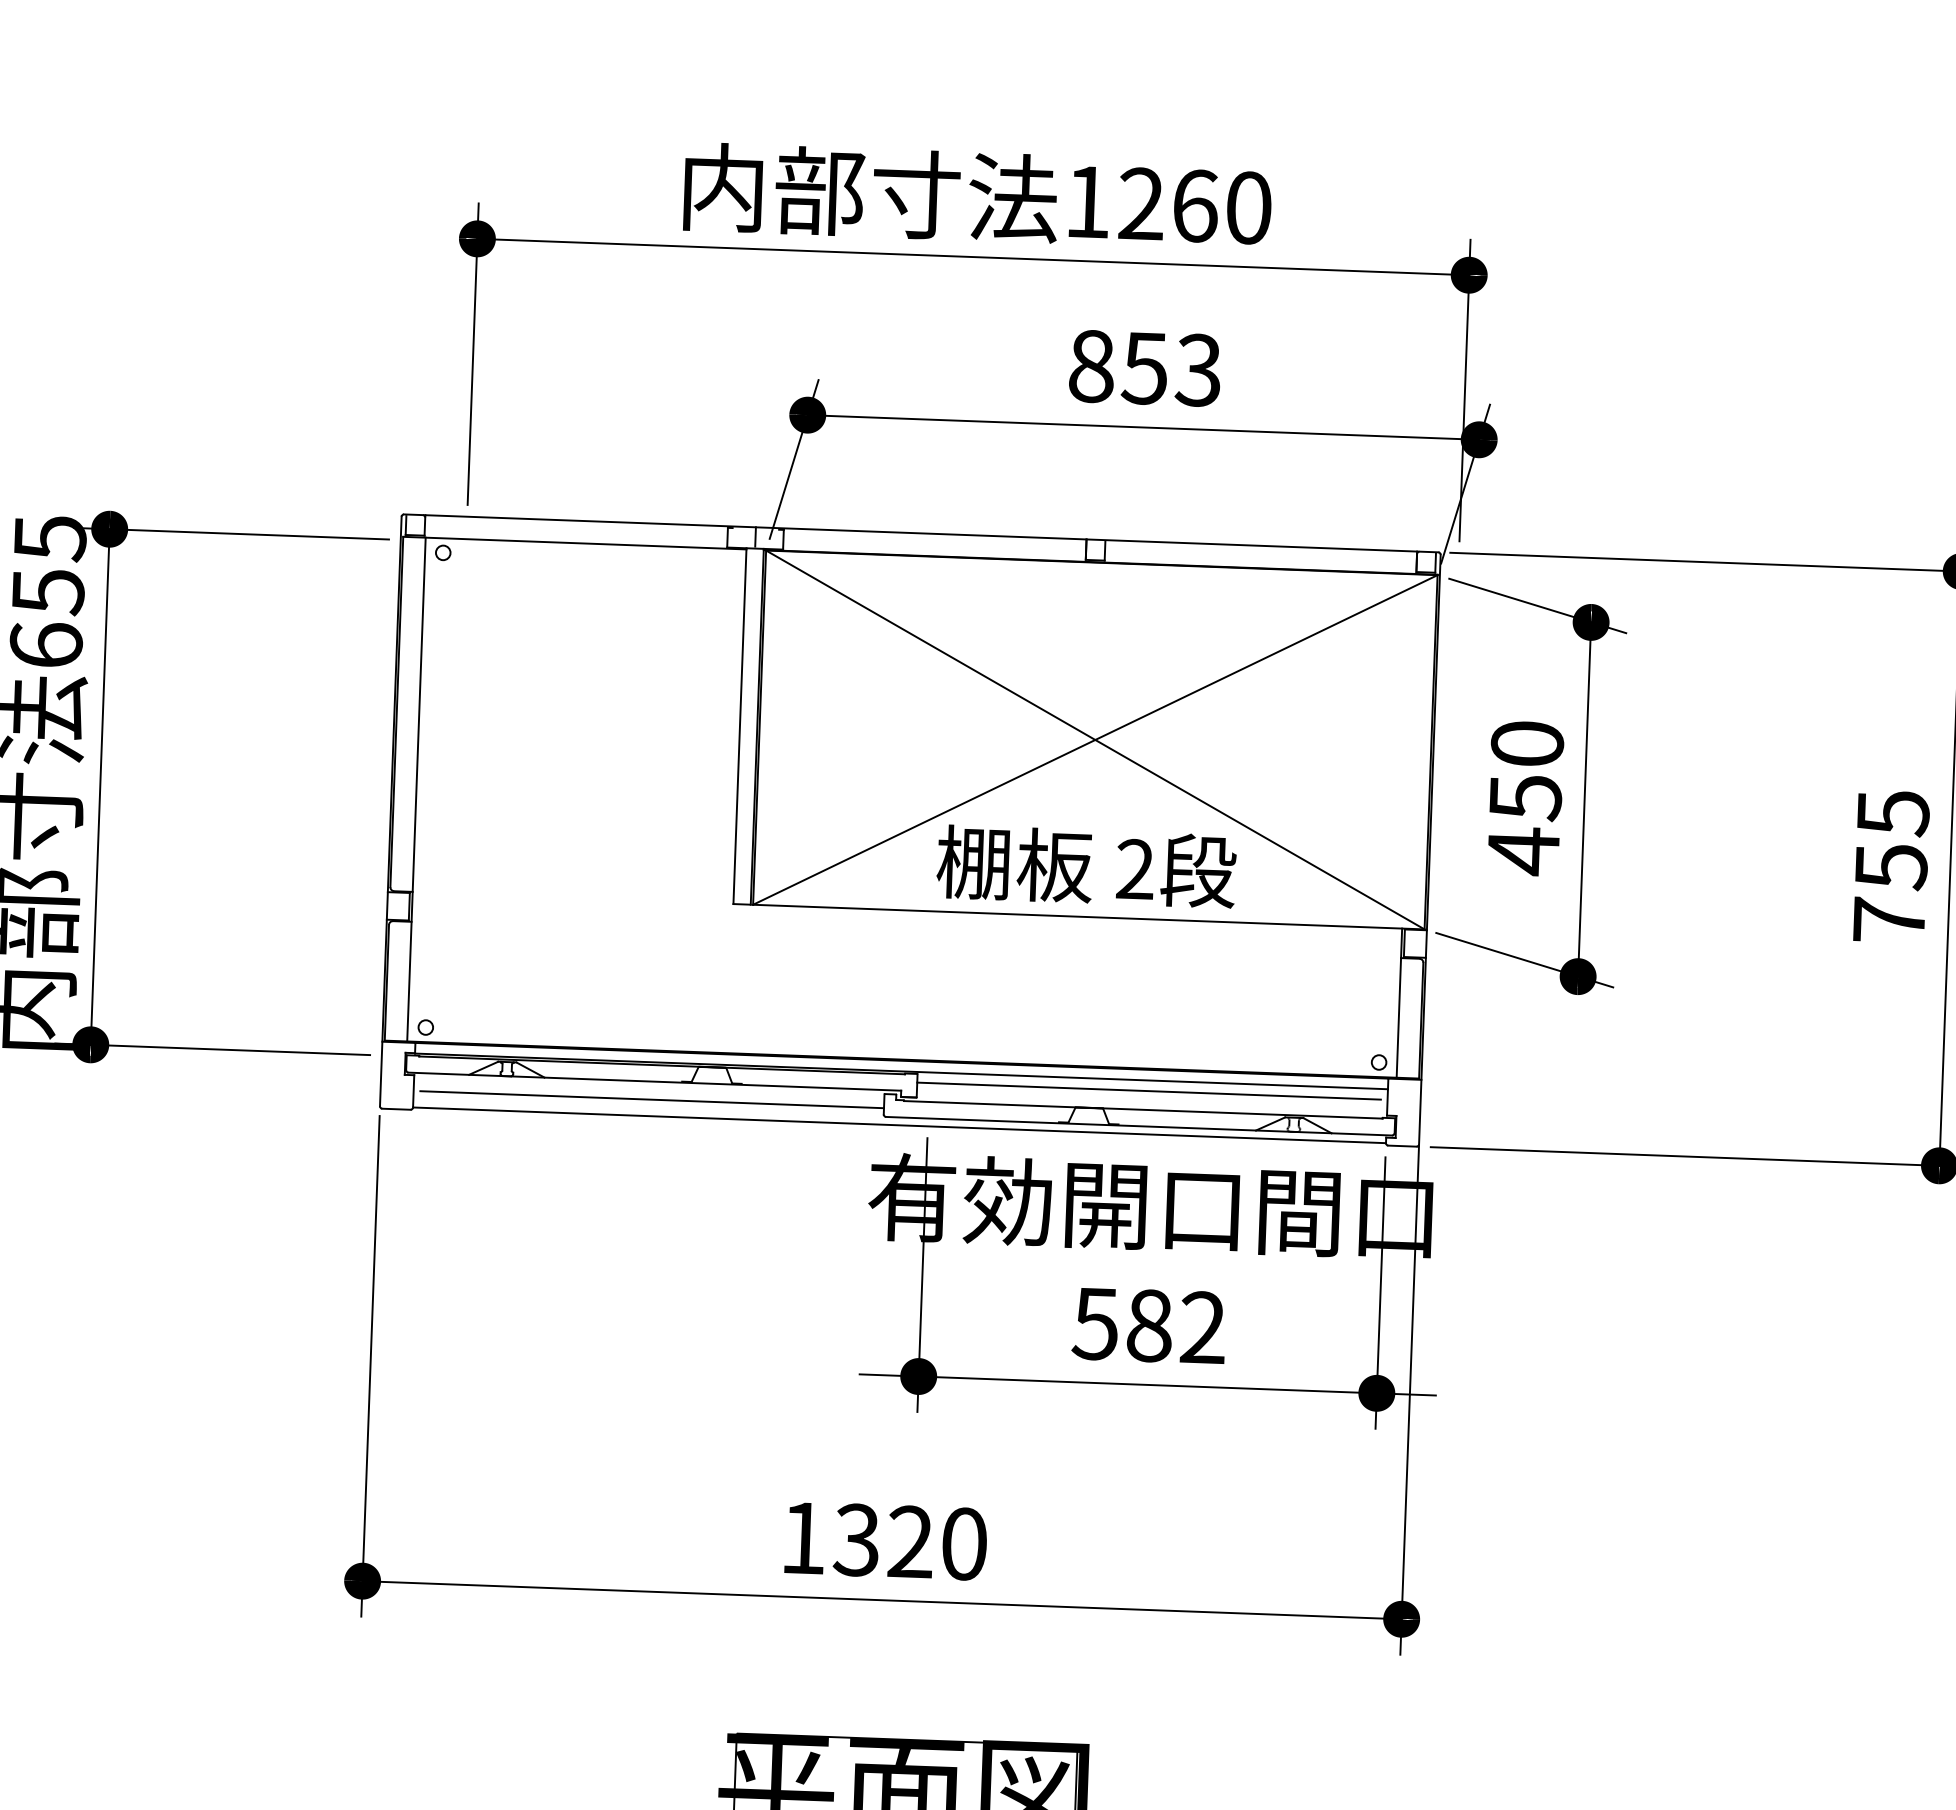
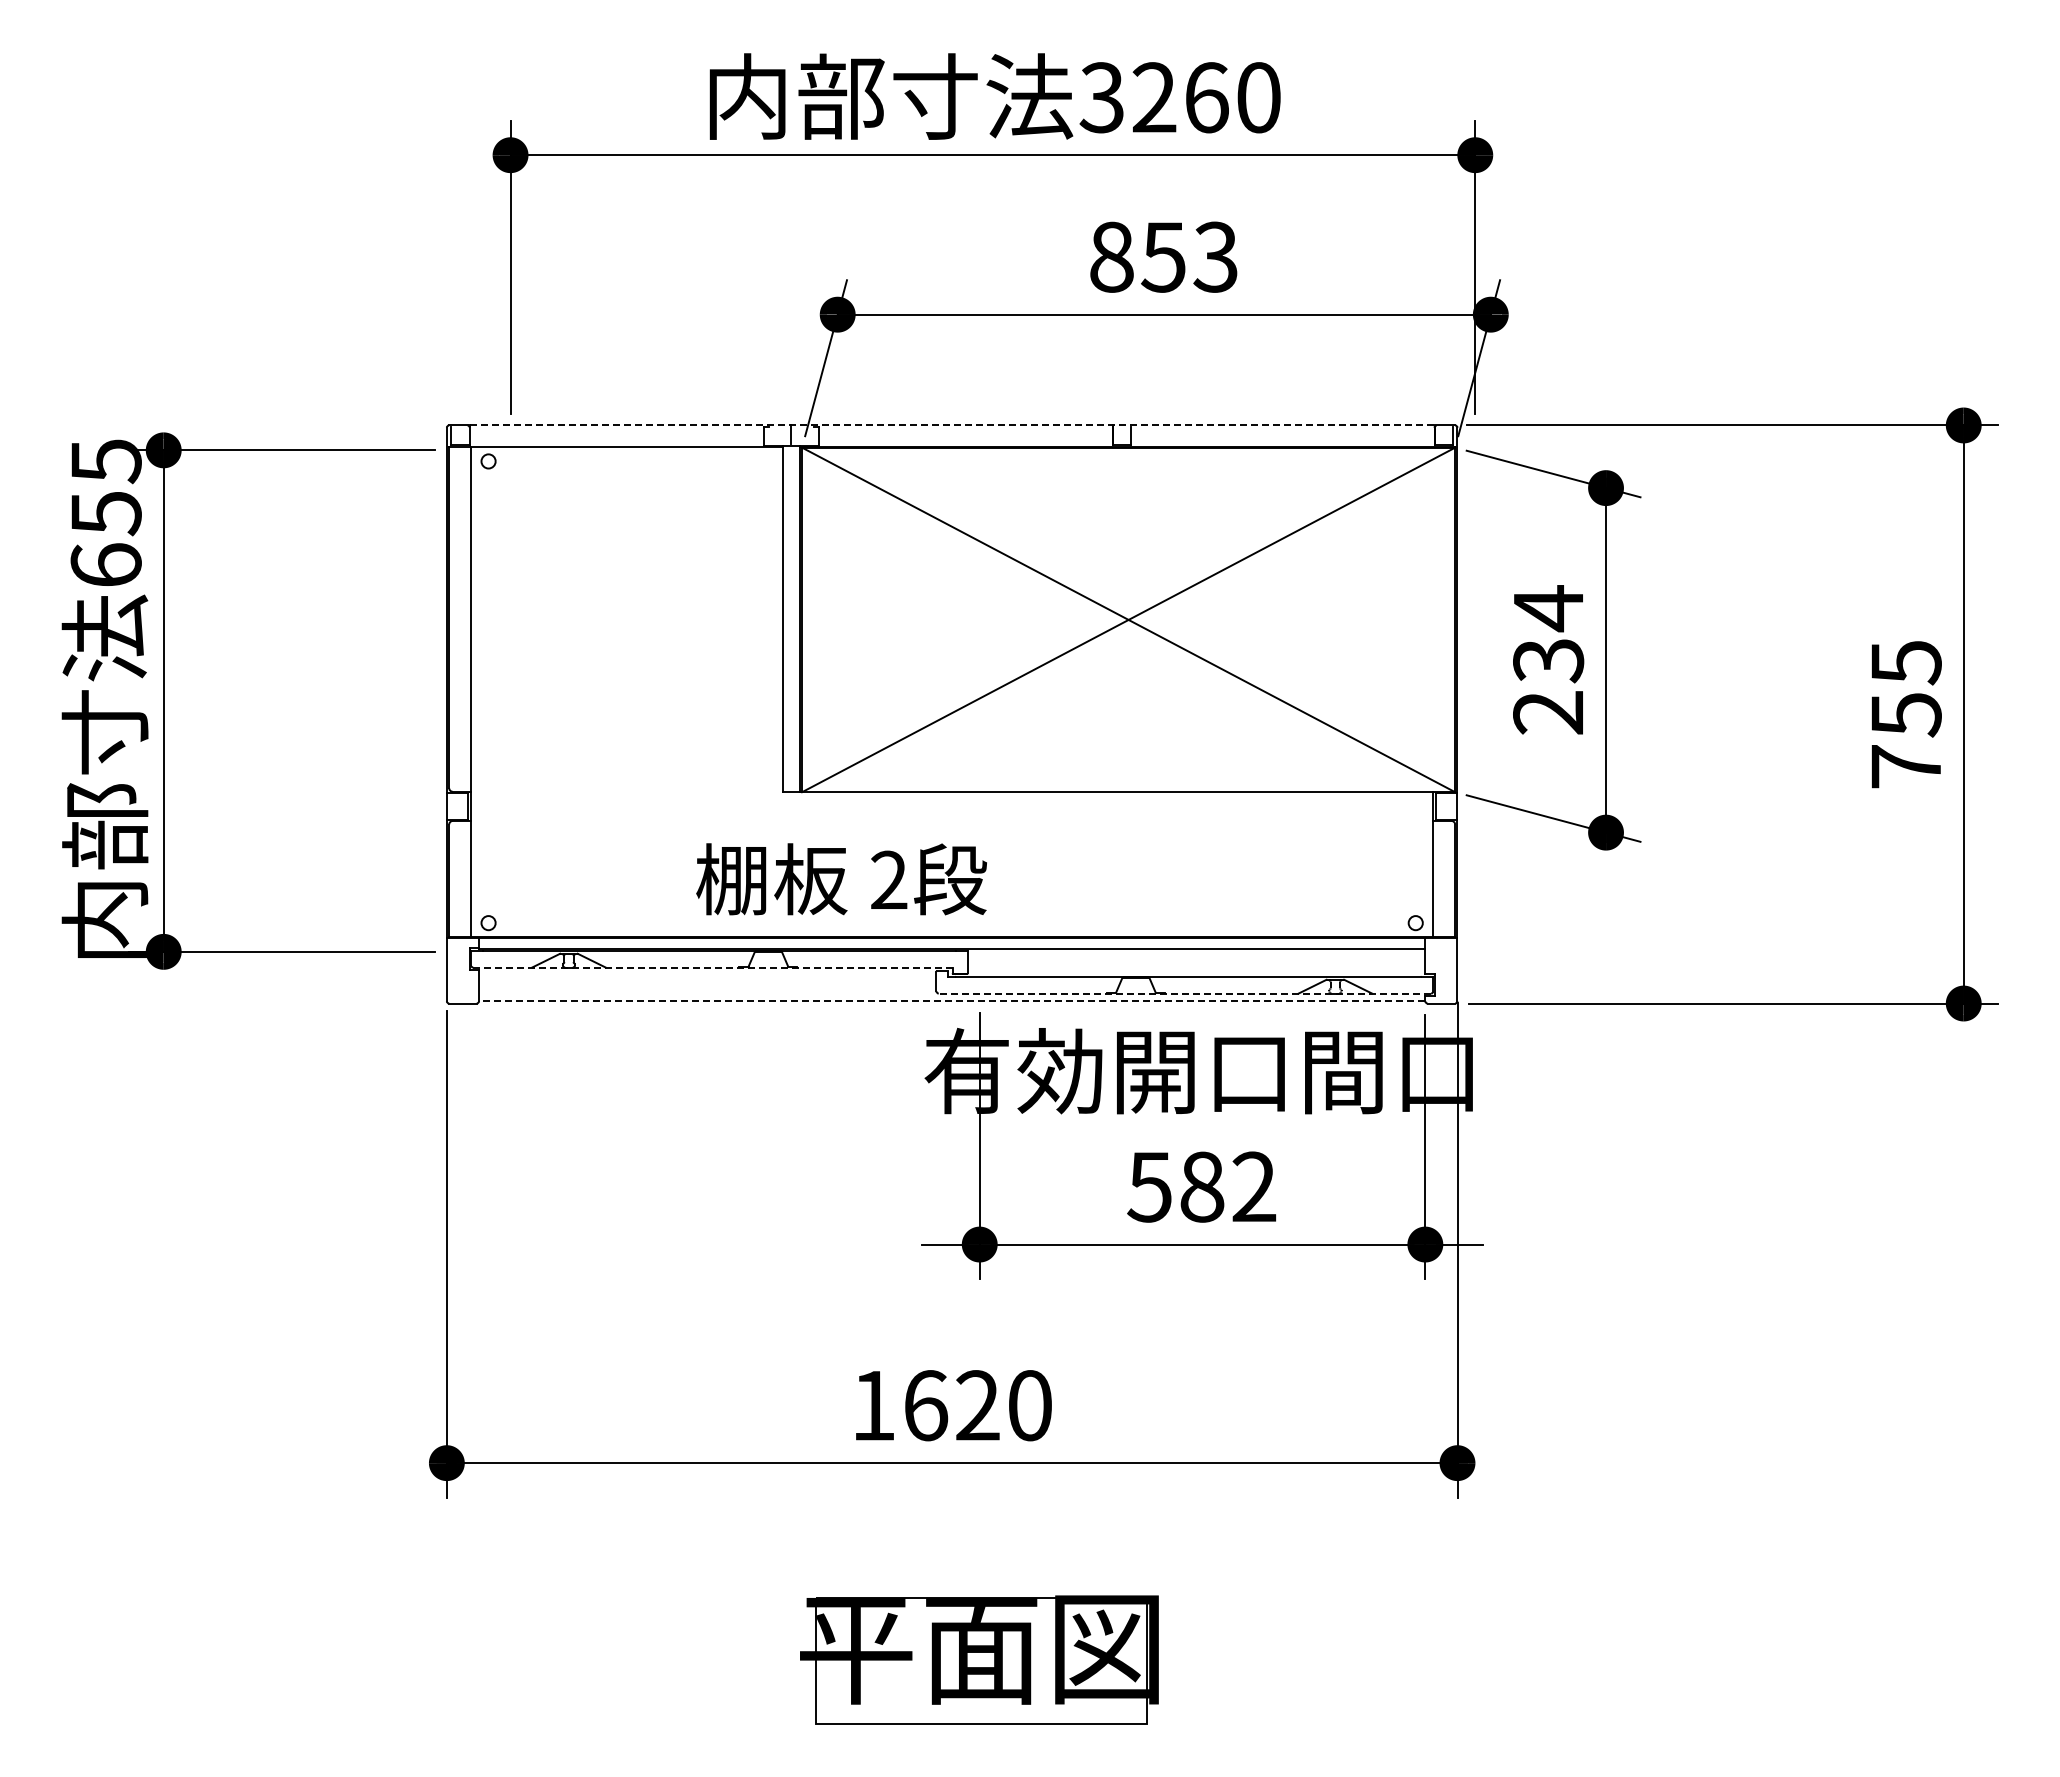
text: (1087, 201) -> (1101, 97), 1260 -> 3260
line: (921, 533) -> (952, 425), solid -> dashed
text: (1525, 797) -> (1548, 660), 450 -> 234
text: (1086, 866) -> (841, 879), moved
line: (654, 1081) -> (712, 967), solid -> dashed
line: (1148, 1091) -> (1192, 959), removed
line: (651, 1100) -> (710, 985), removed
line: (898, 1125) -> (951, 1001), solid -> dashed
line: (1138, 1126) -> (1184, 993), solid -> dashed
text: (856, 1539) -> (925, 1405), 1320 -> 1620

